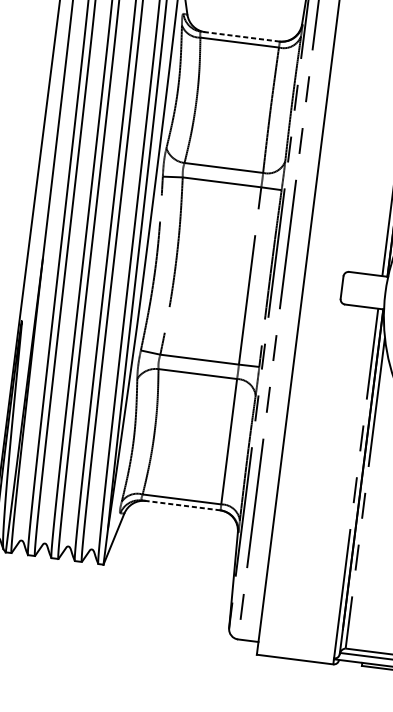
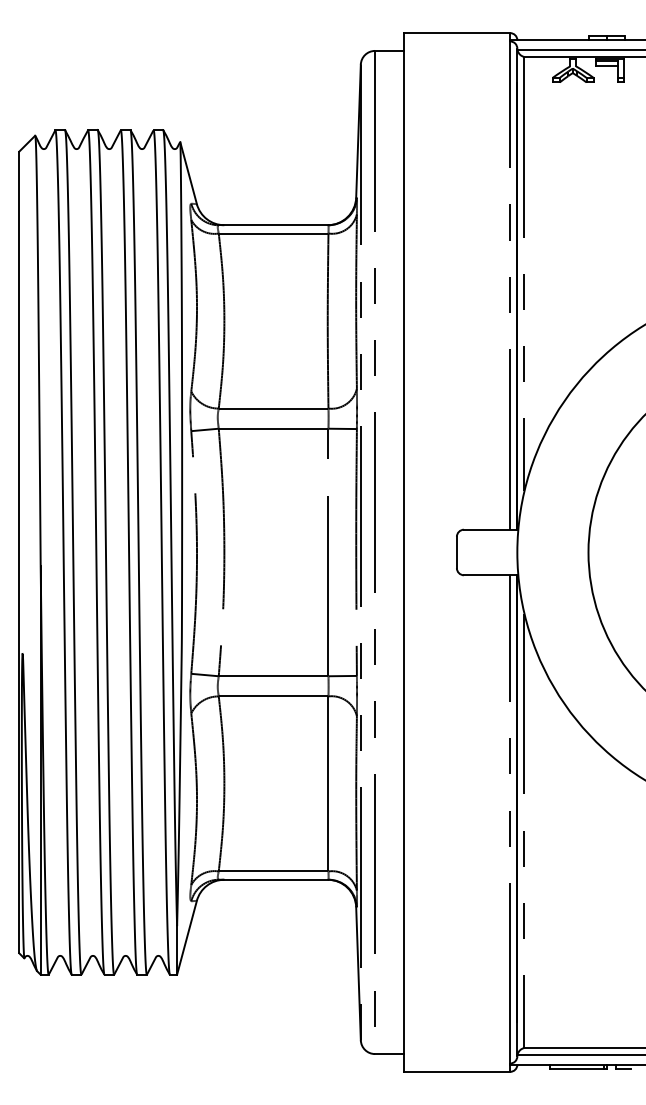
line: (240, 36) -> (273, 225), dashed -> solid
line: (181, 505) -> (273, 879), dashed -> solid

